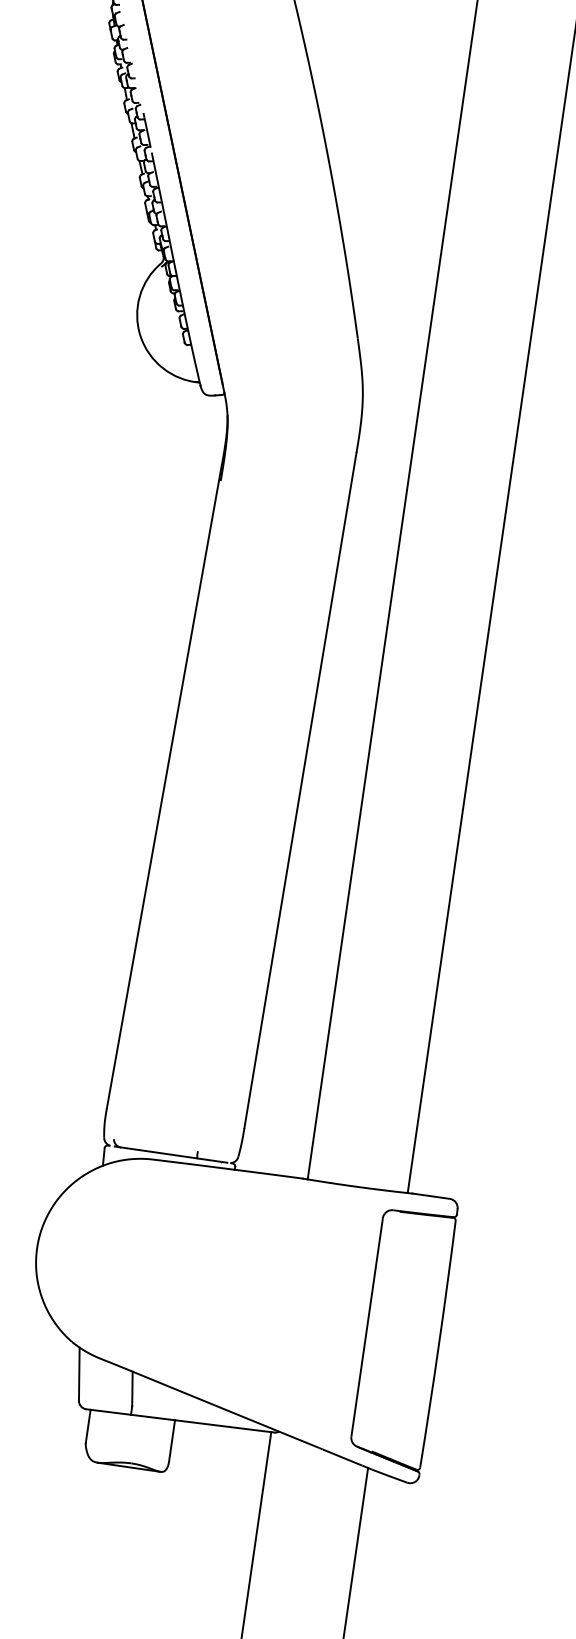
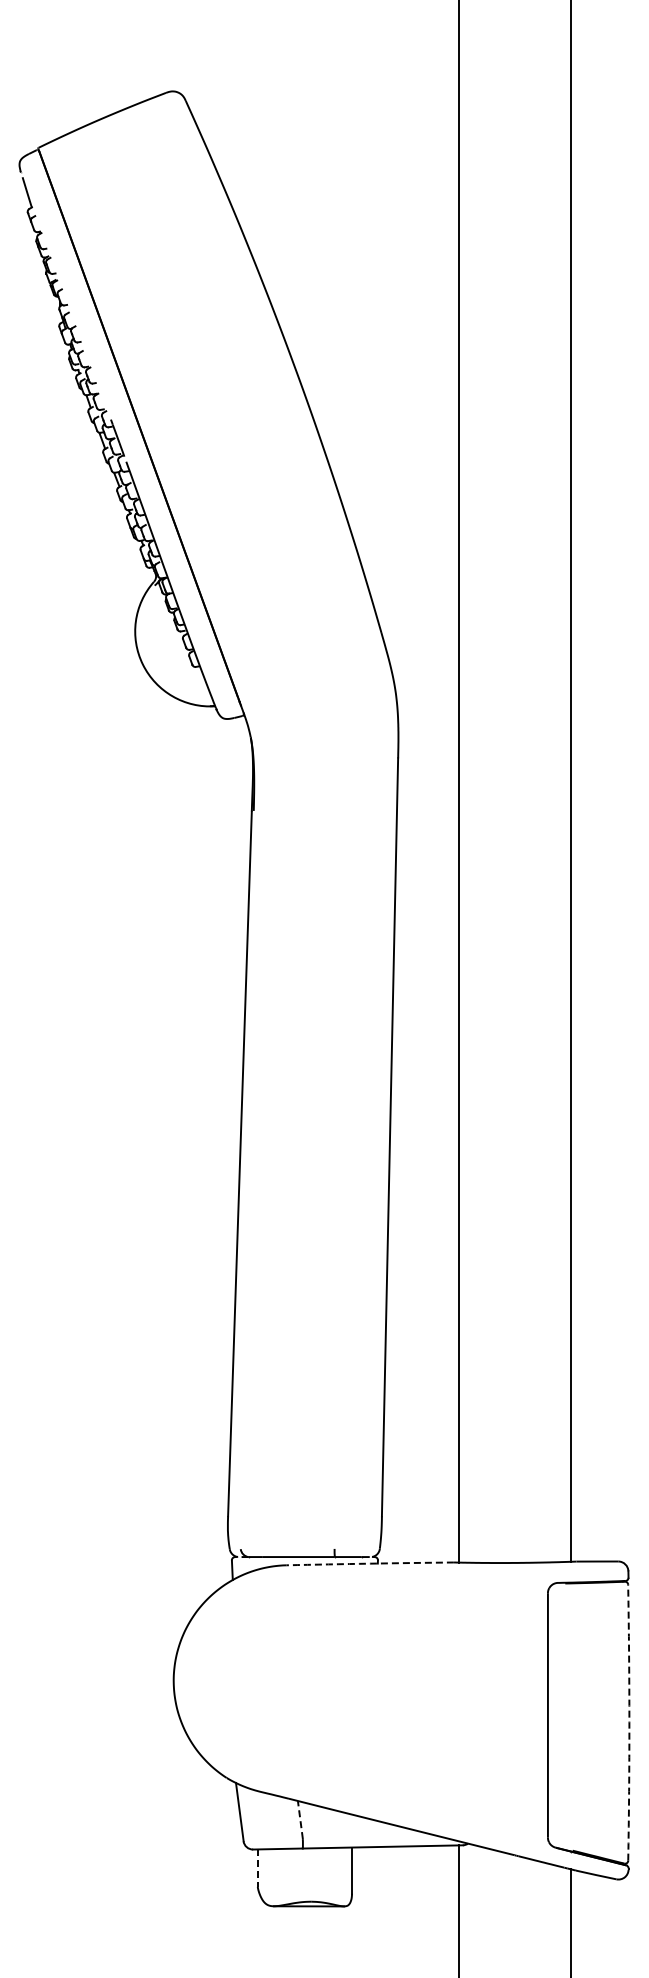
arc: (228, 1168) -> (370, 1563), solid -> dashed
arc: (439, 1344) -> (629, 1722), solid -> dashed
line: (132, 1388) -> (300, 1819), solid -> dashed
line: (87, 1426) -> (257, 1868), solid -> dashed

